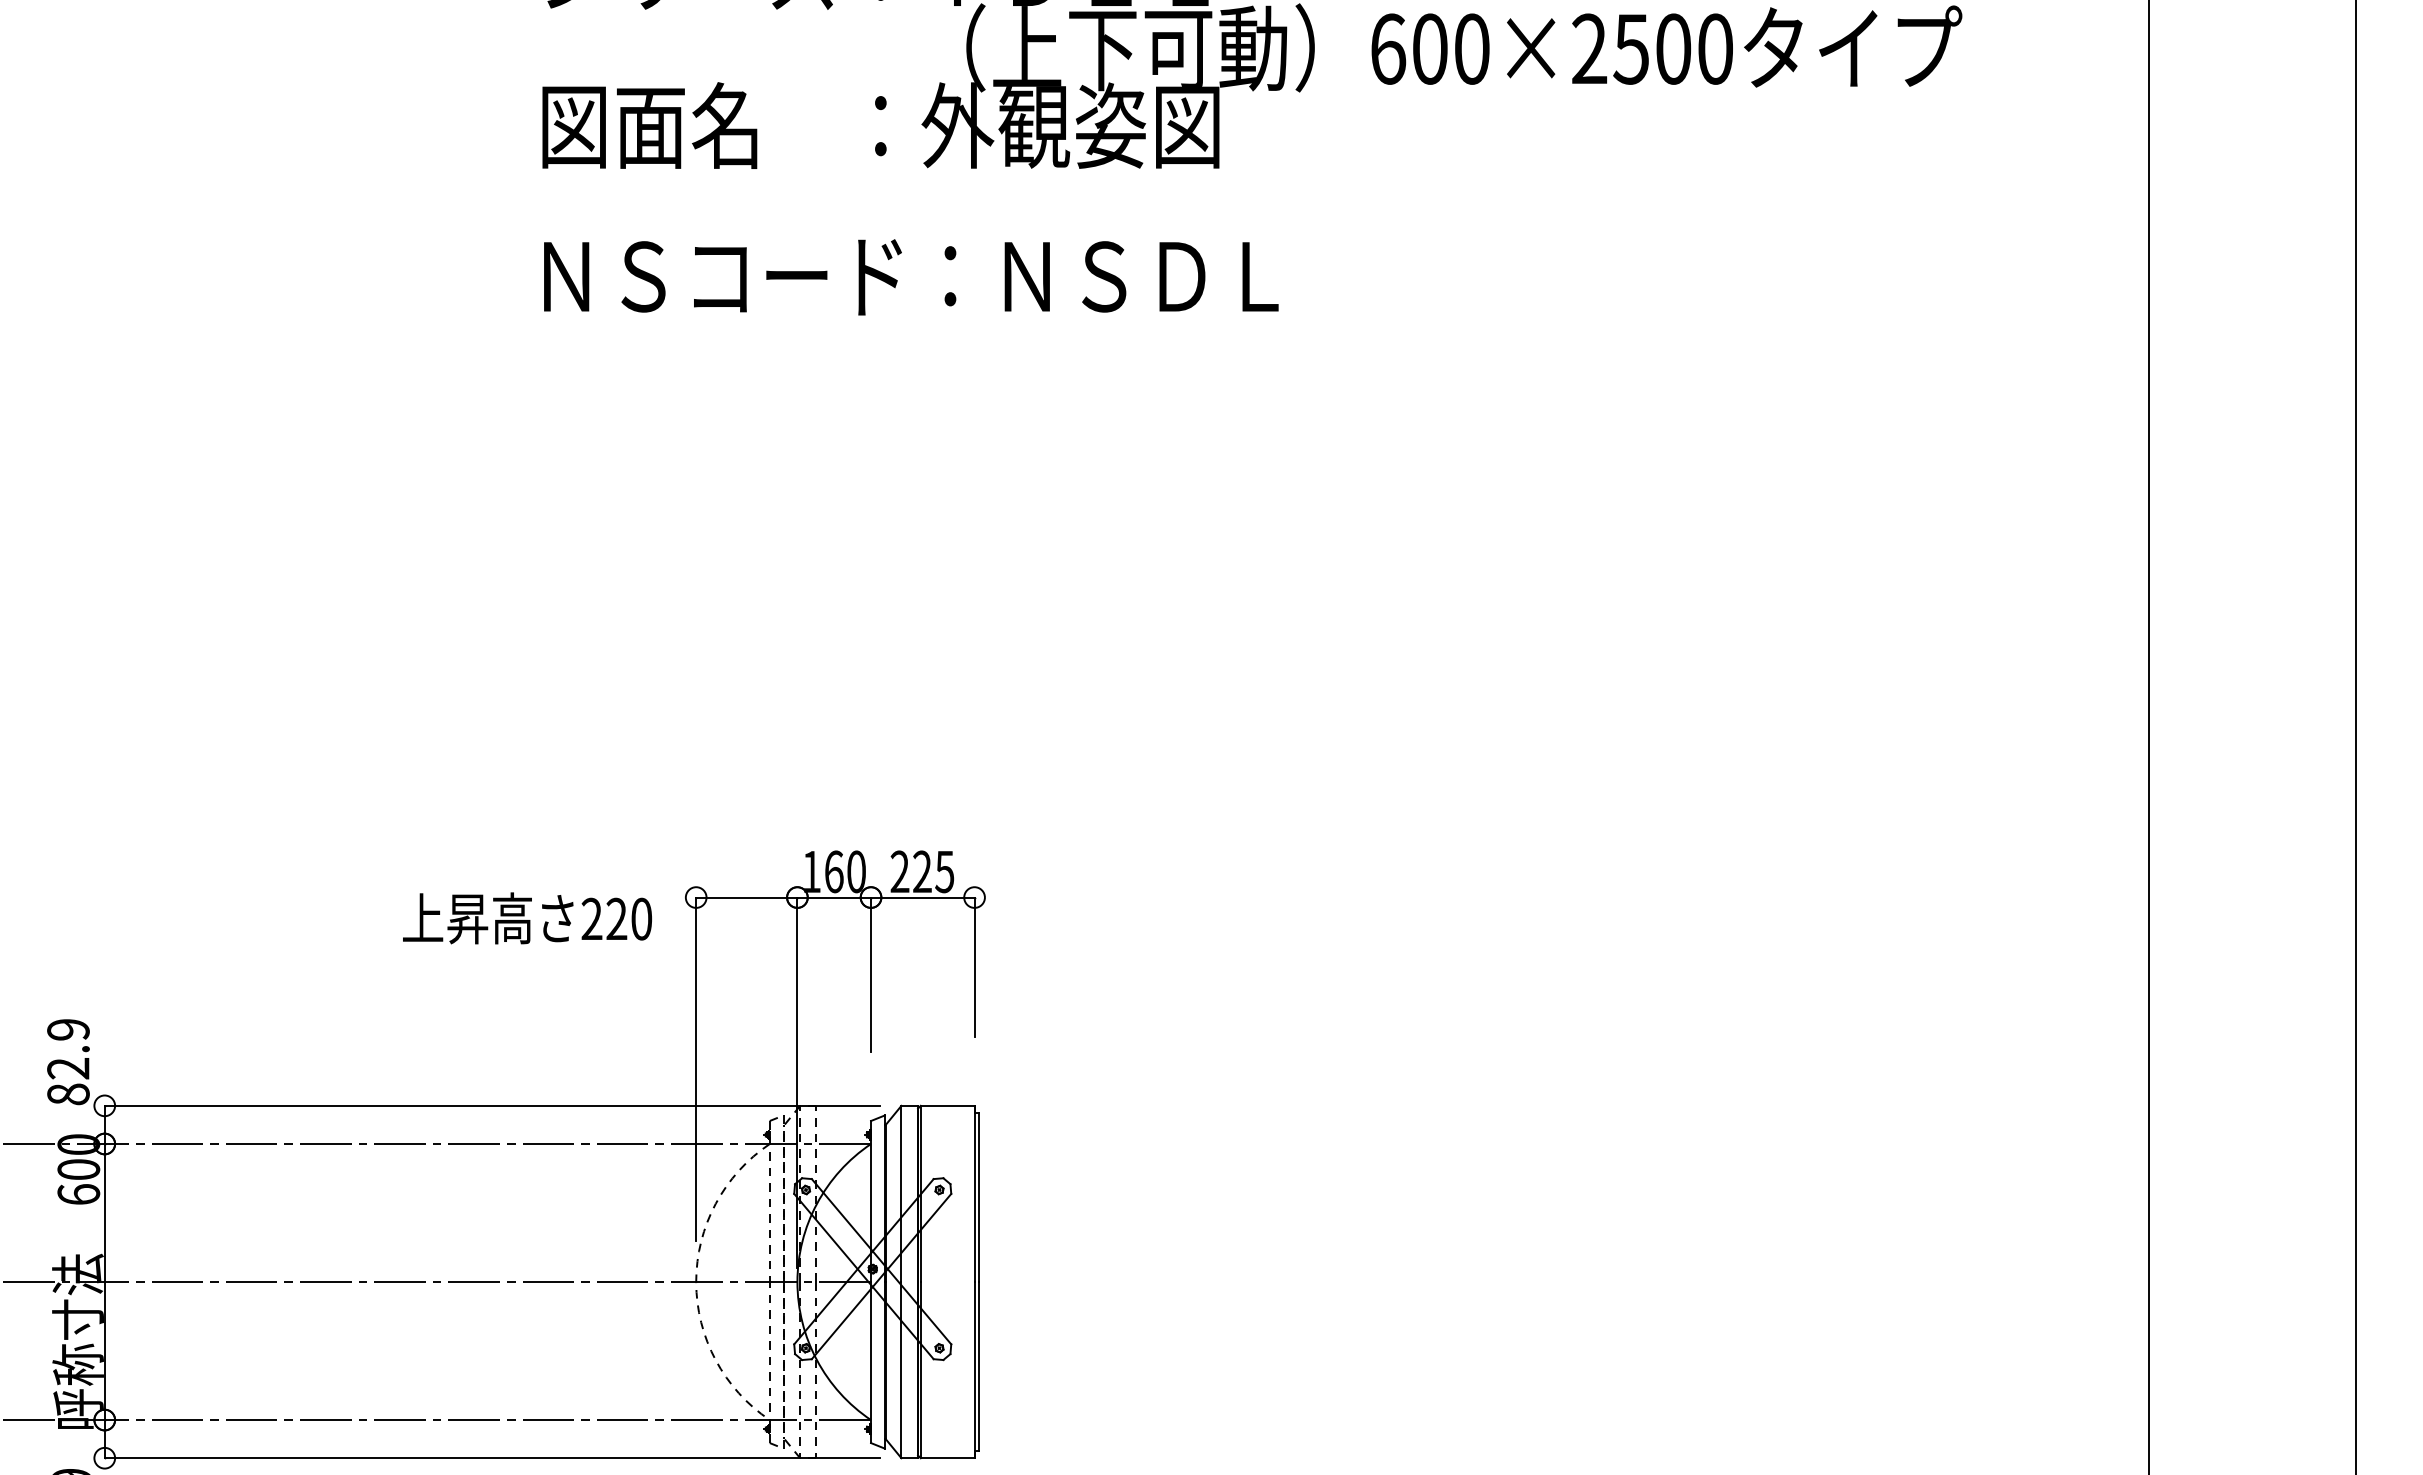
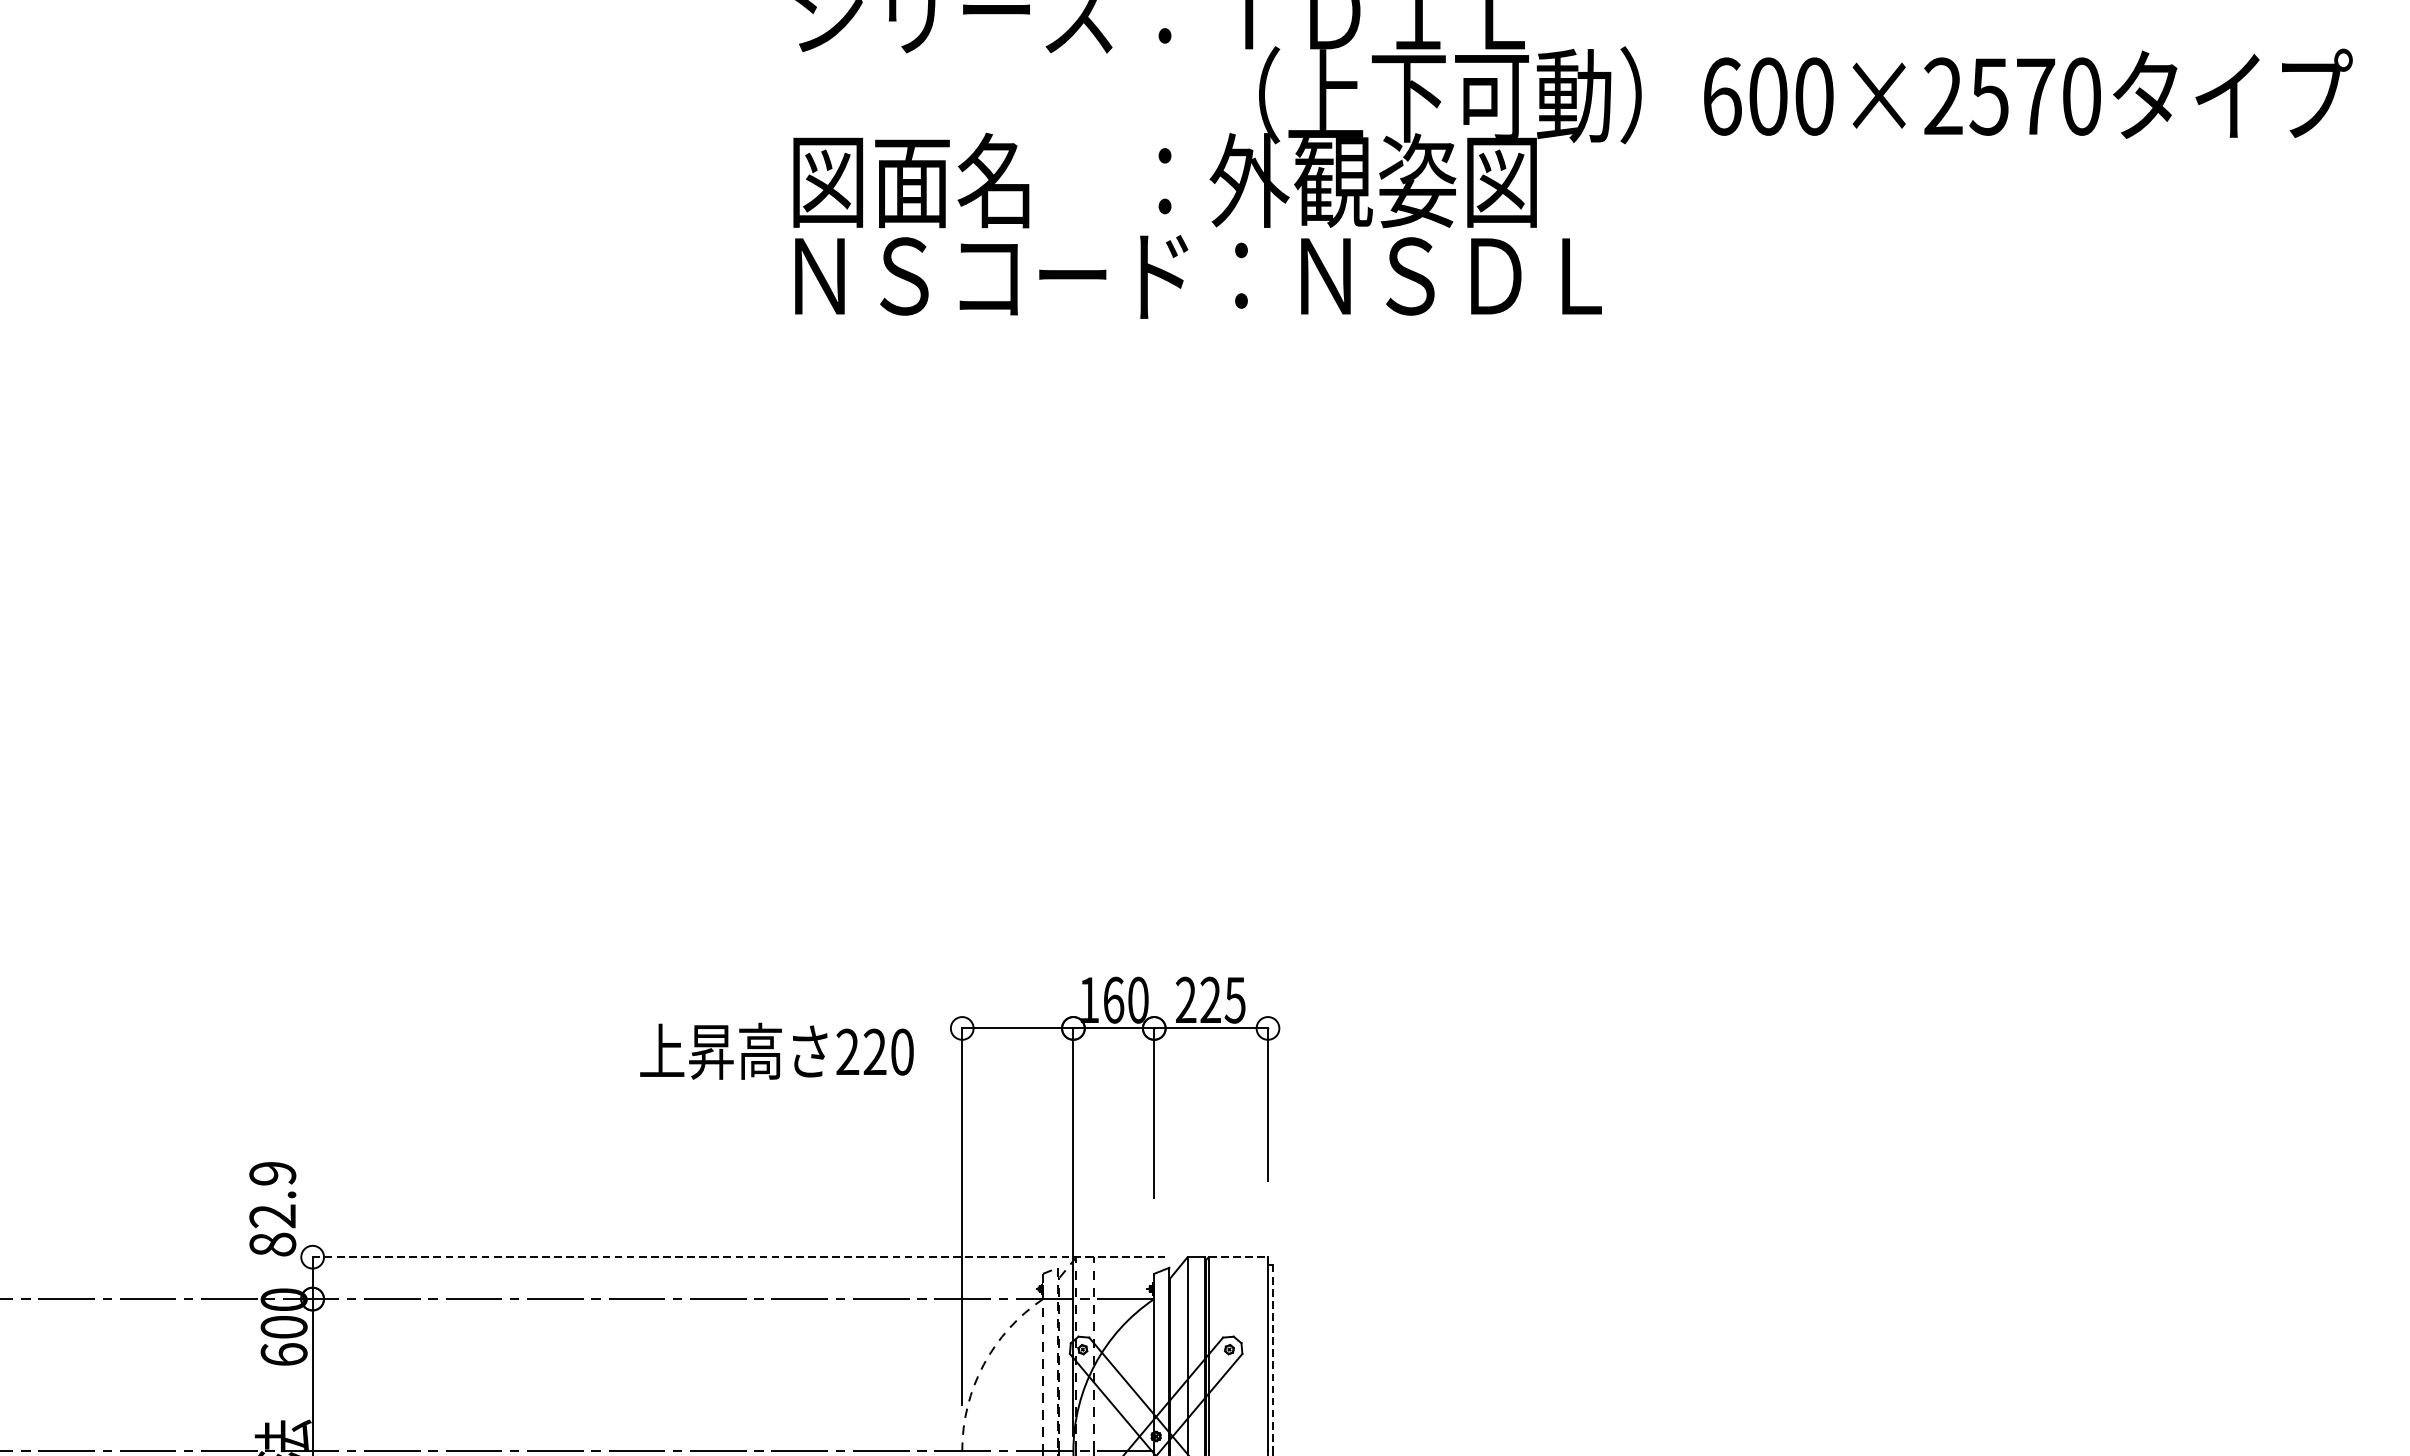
text: (1673, 48) -> (2035, 95), 600×2500 -> 600×2570
text: (911, 277) -> (1198, 277), moved
line: (492, 1105) -> (738, 1256), solid -> dashed
line: (947, 1105) -> (1238, 1256), solid -> dashed
line: (979, 1197) -> (1273, 1357), solid -> dashed

